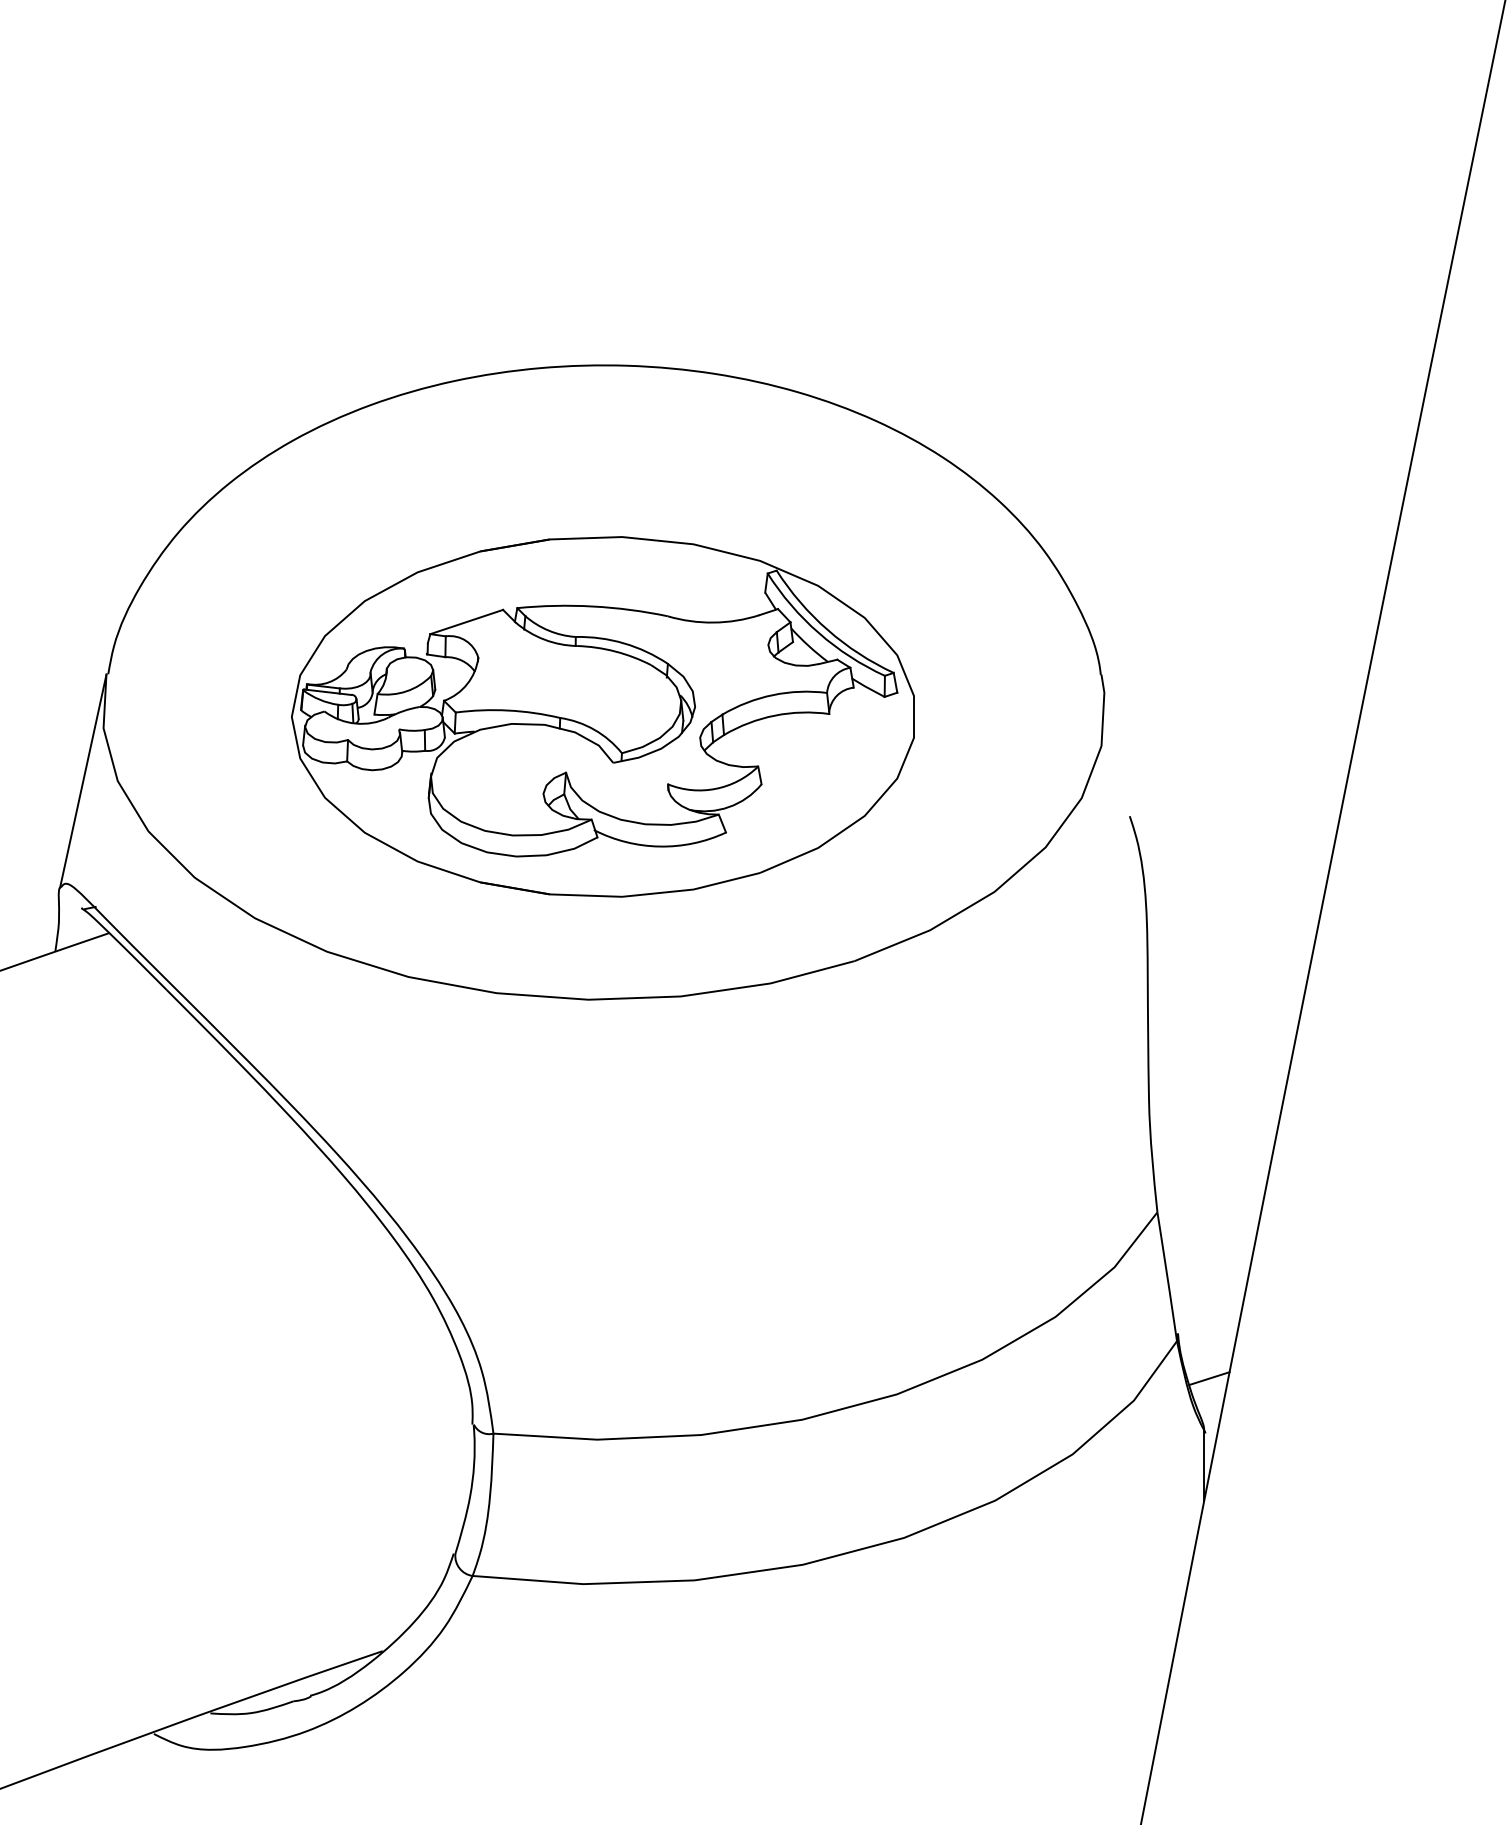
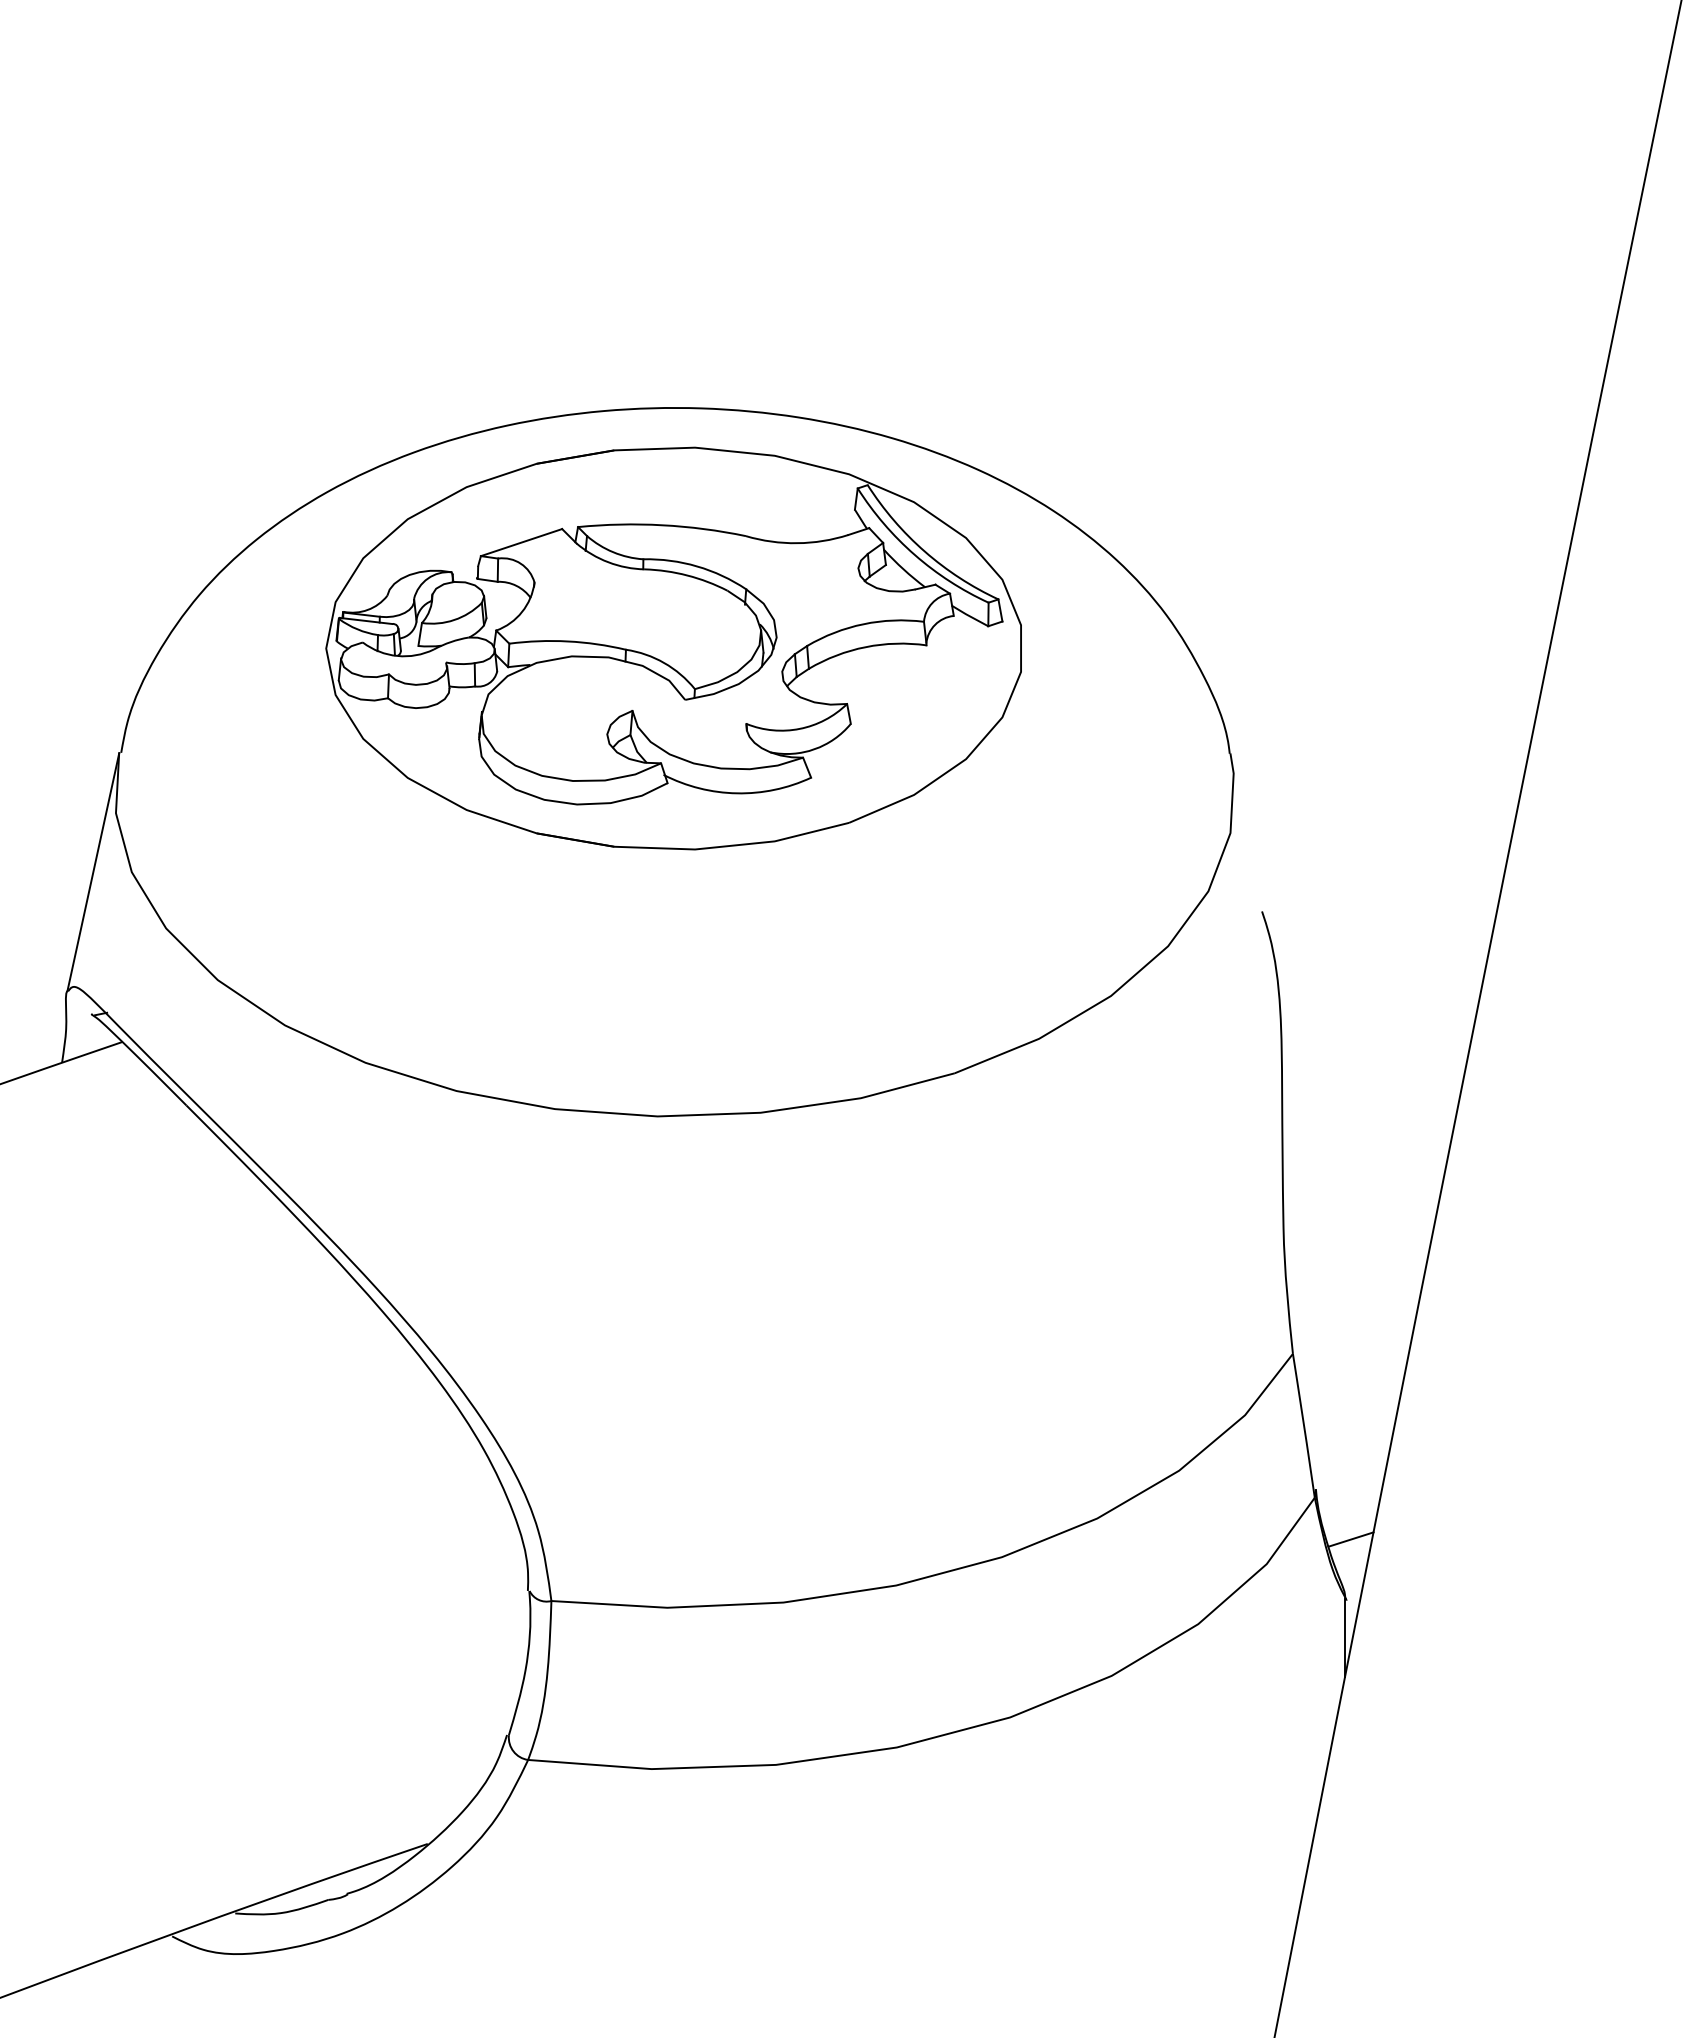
part: (602, 716) -> (673, 648), moved

